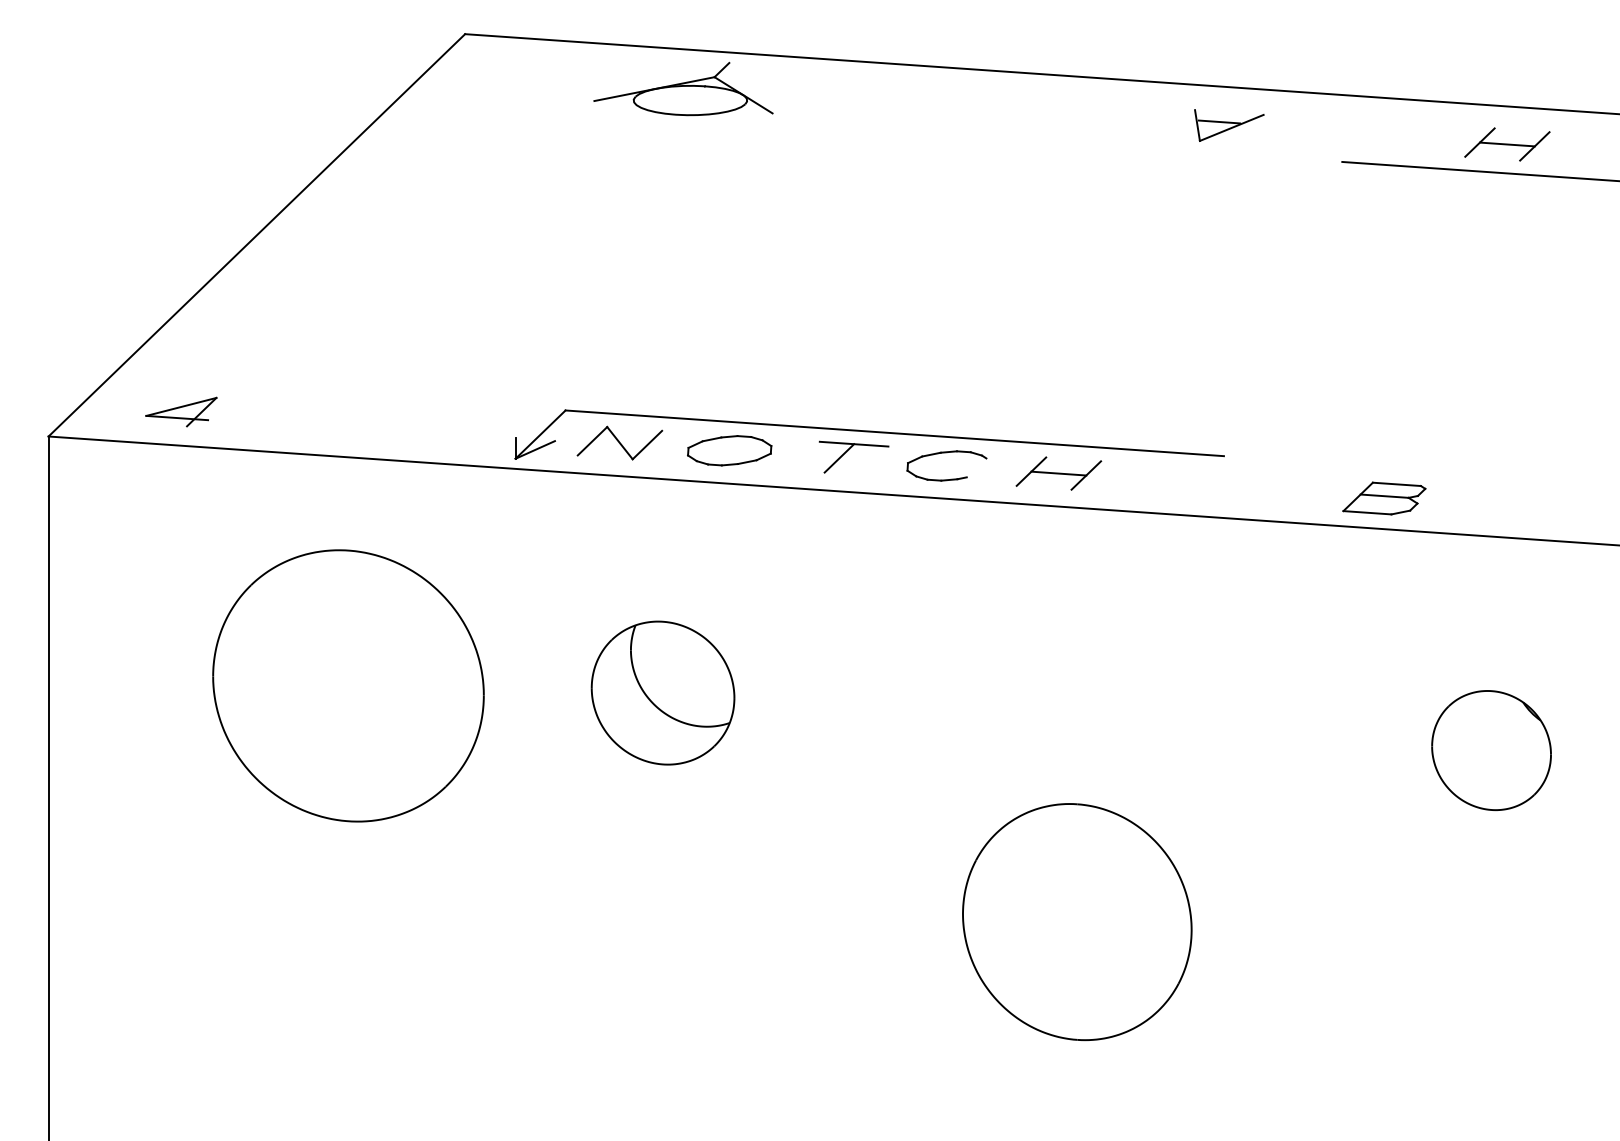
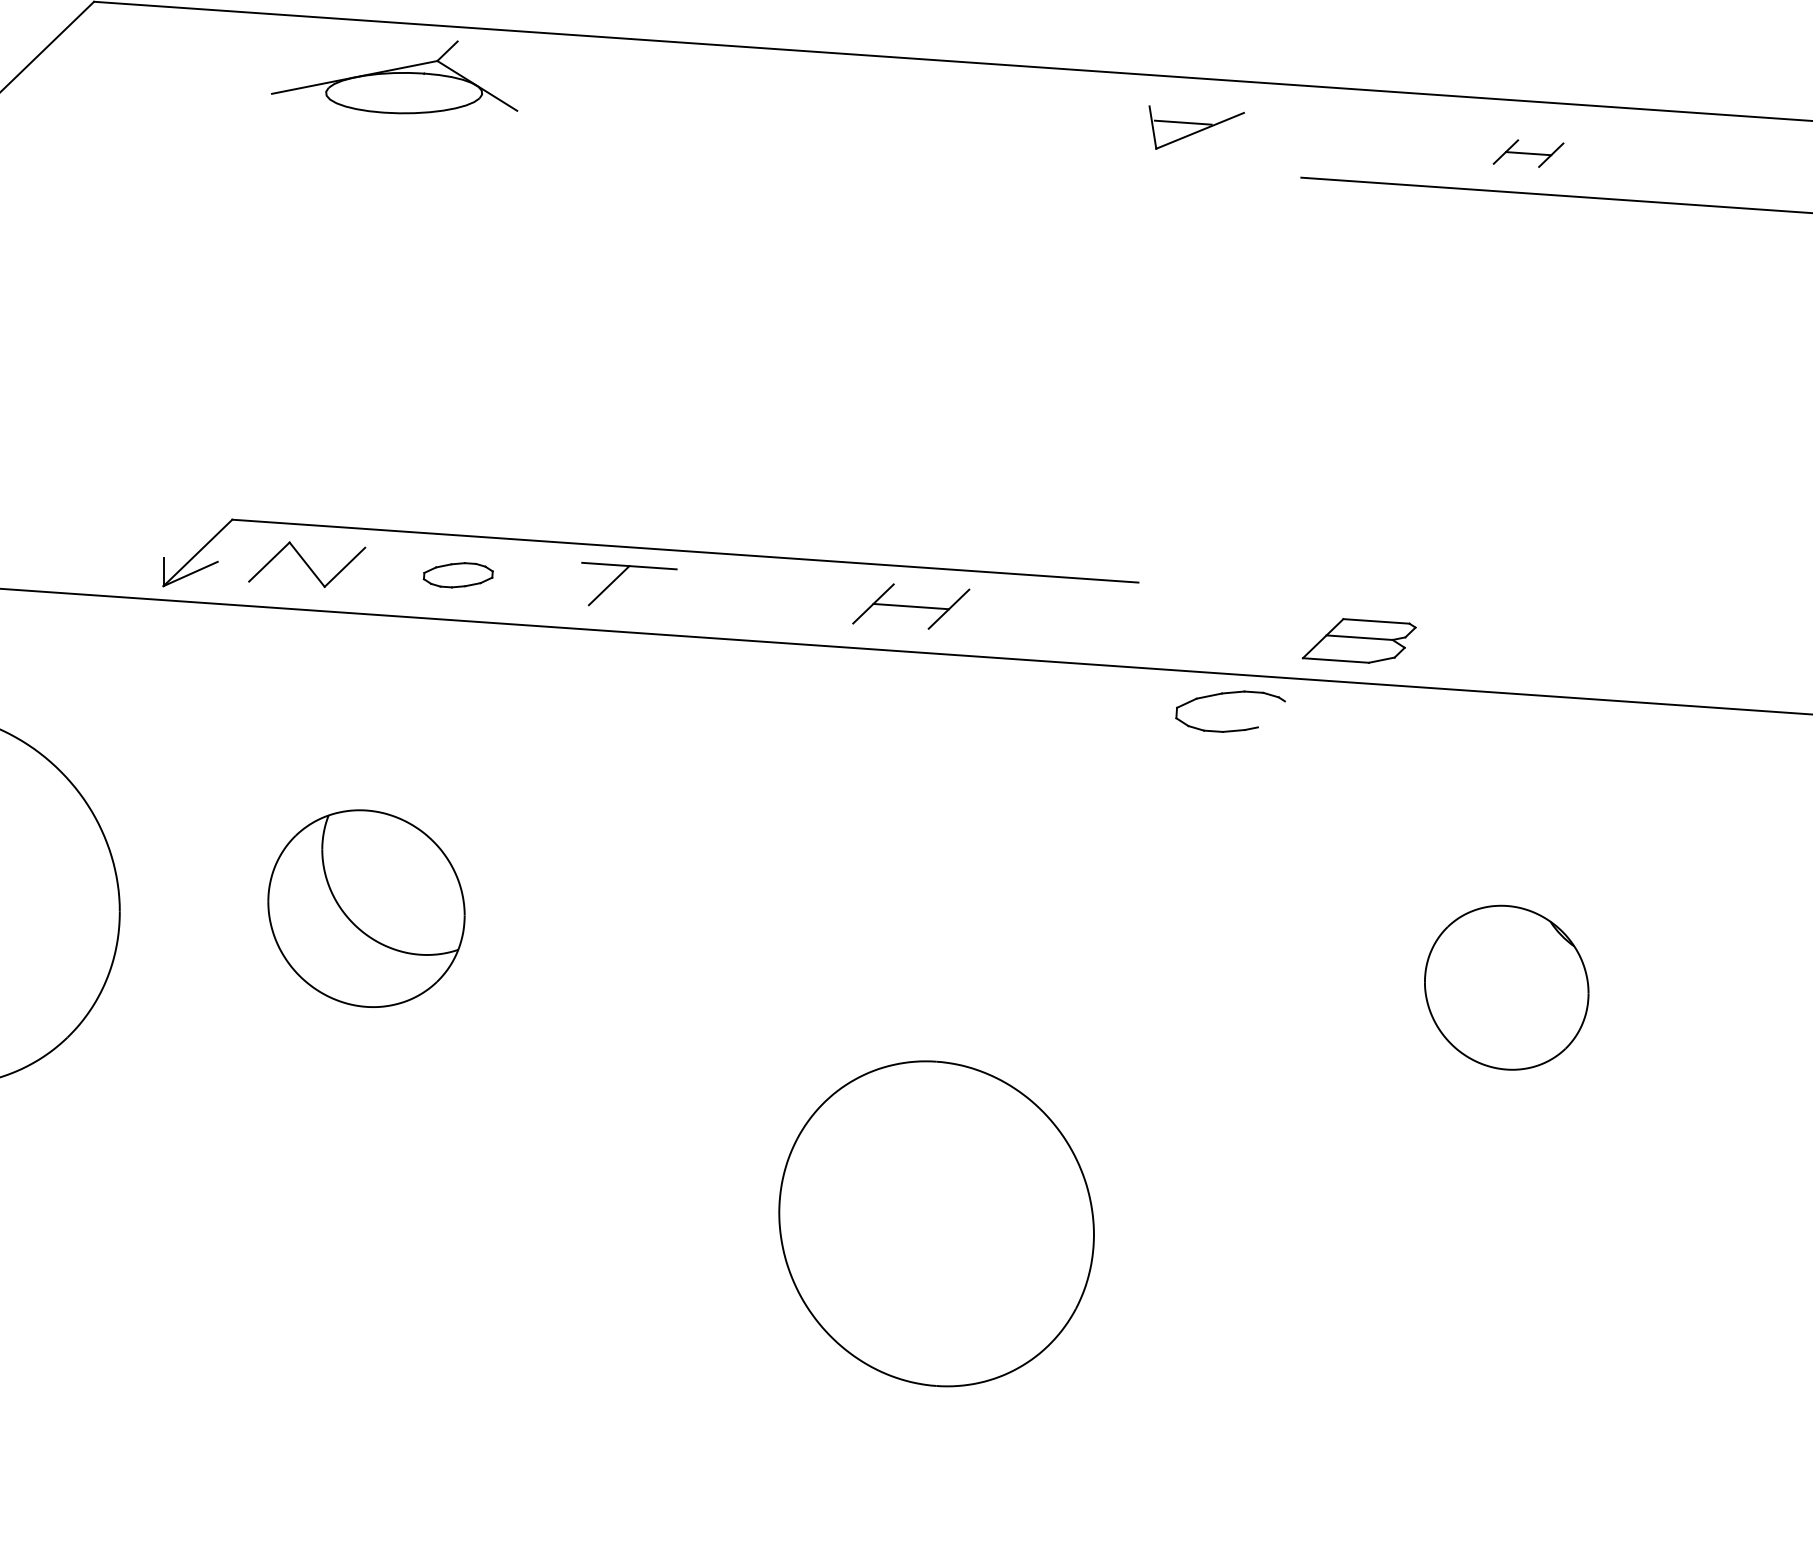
part: (1229, 125) -> (1196, 127), moved
part: (1507, 144) -> (1528, 153), size x0.6
part: (729, 450) -> (457, 574), size x0.6
part: (946, 453) -> (1230, 694), moved

